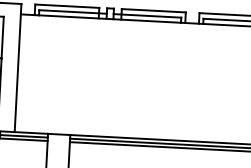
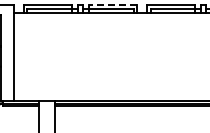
line: (153, 10) -> (112, 4), solid -> dashed

